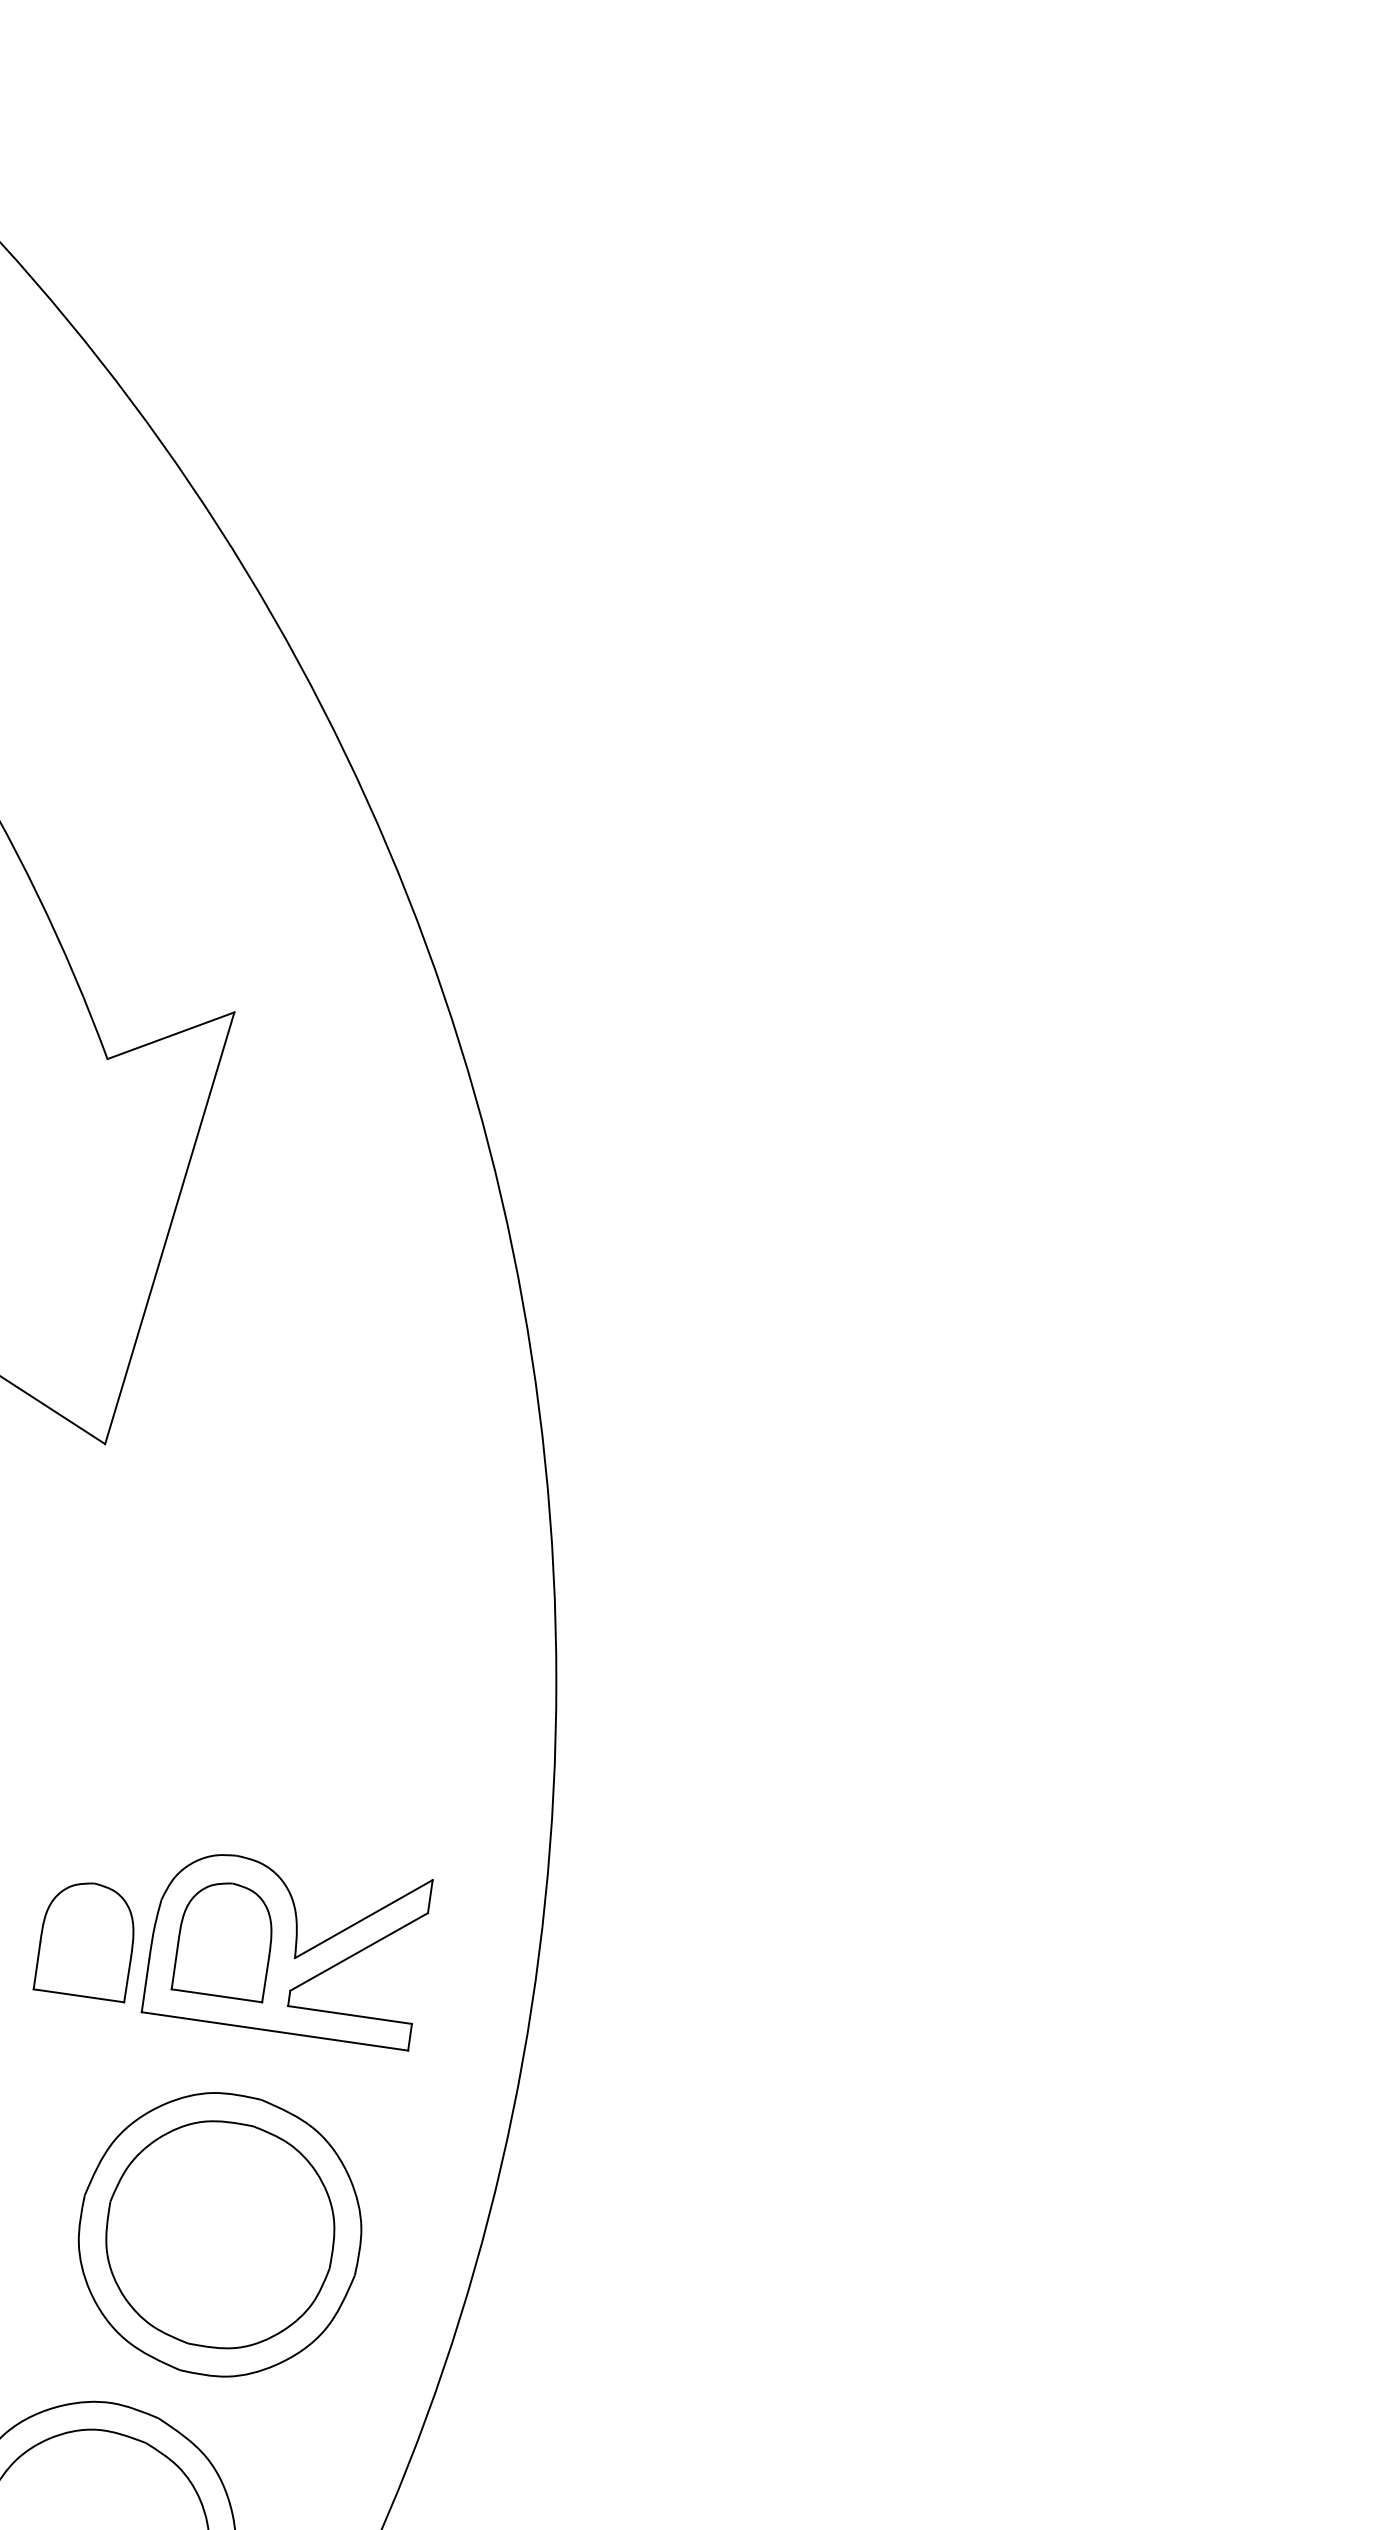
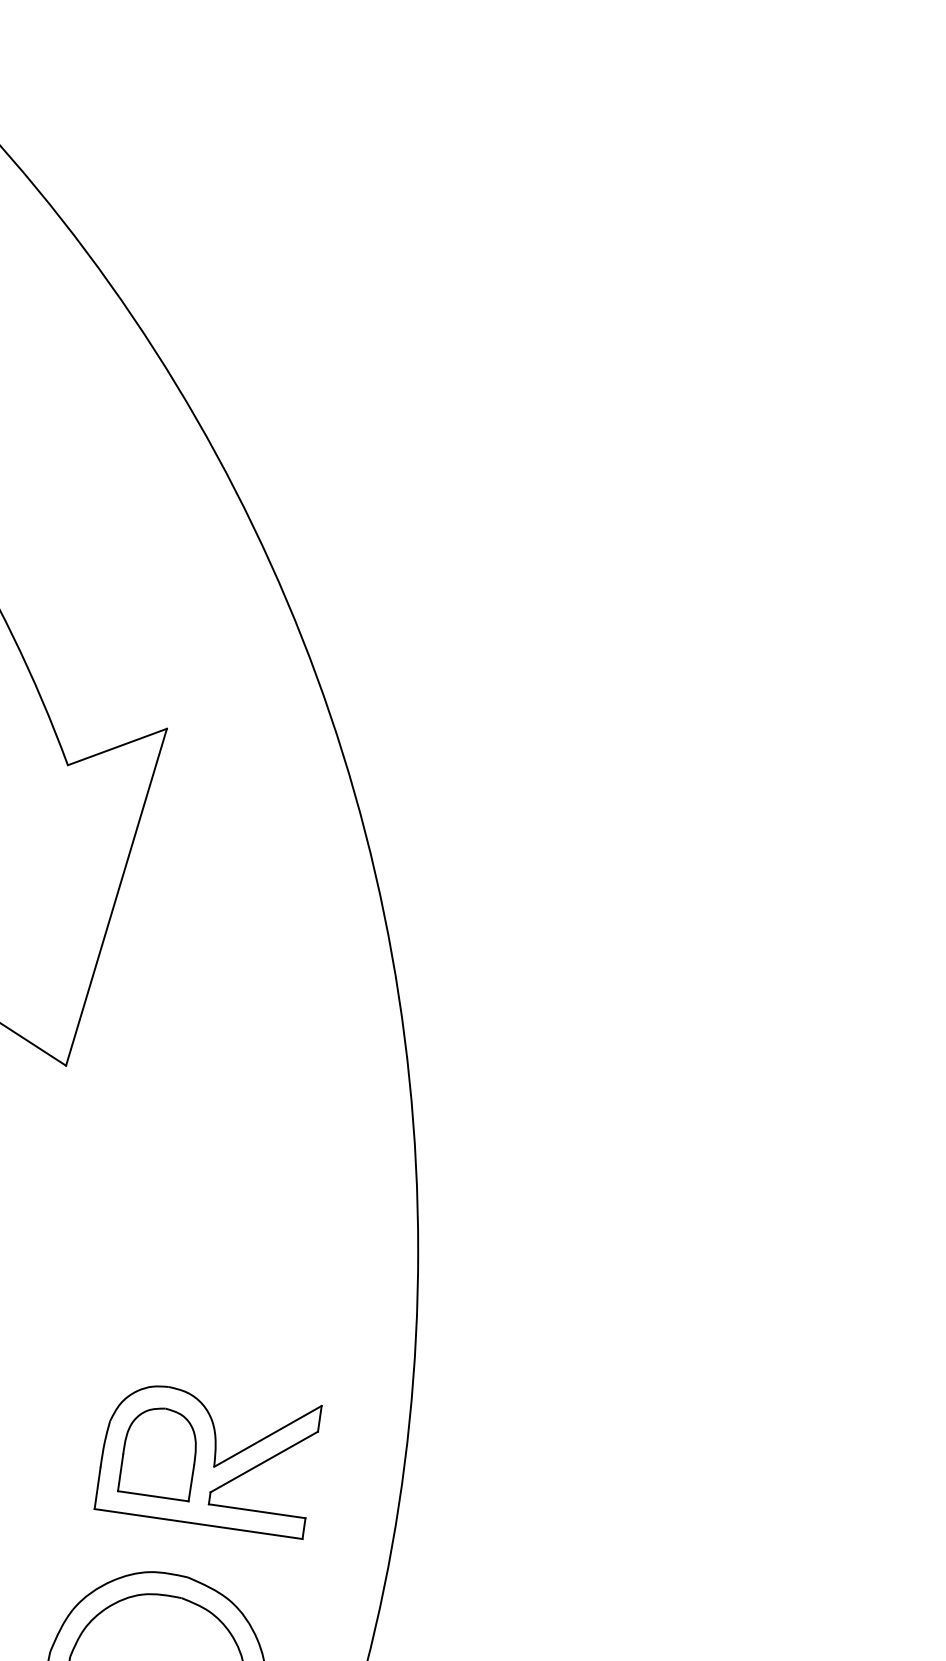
part: (83, 1942) -> (49, 1454), removed

